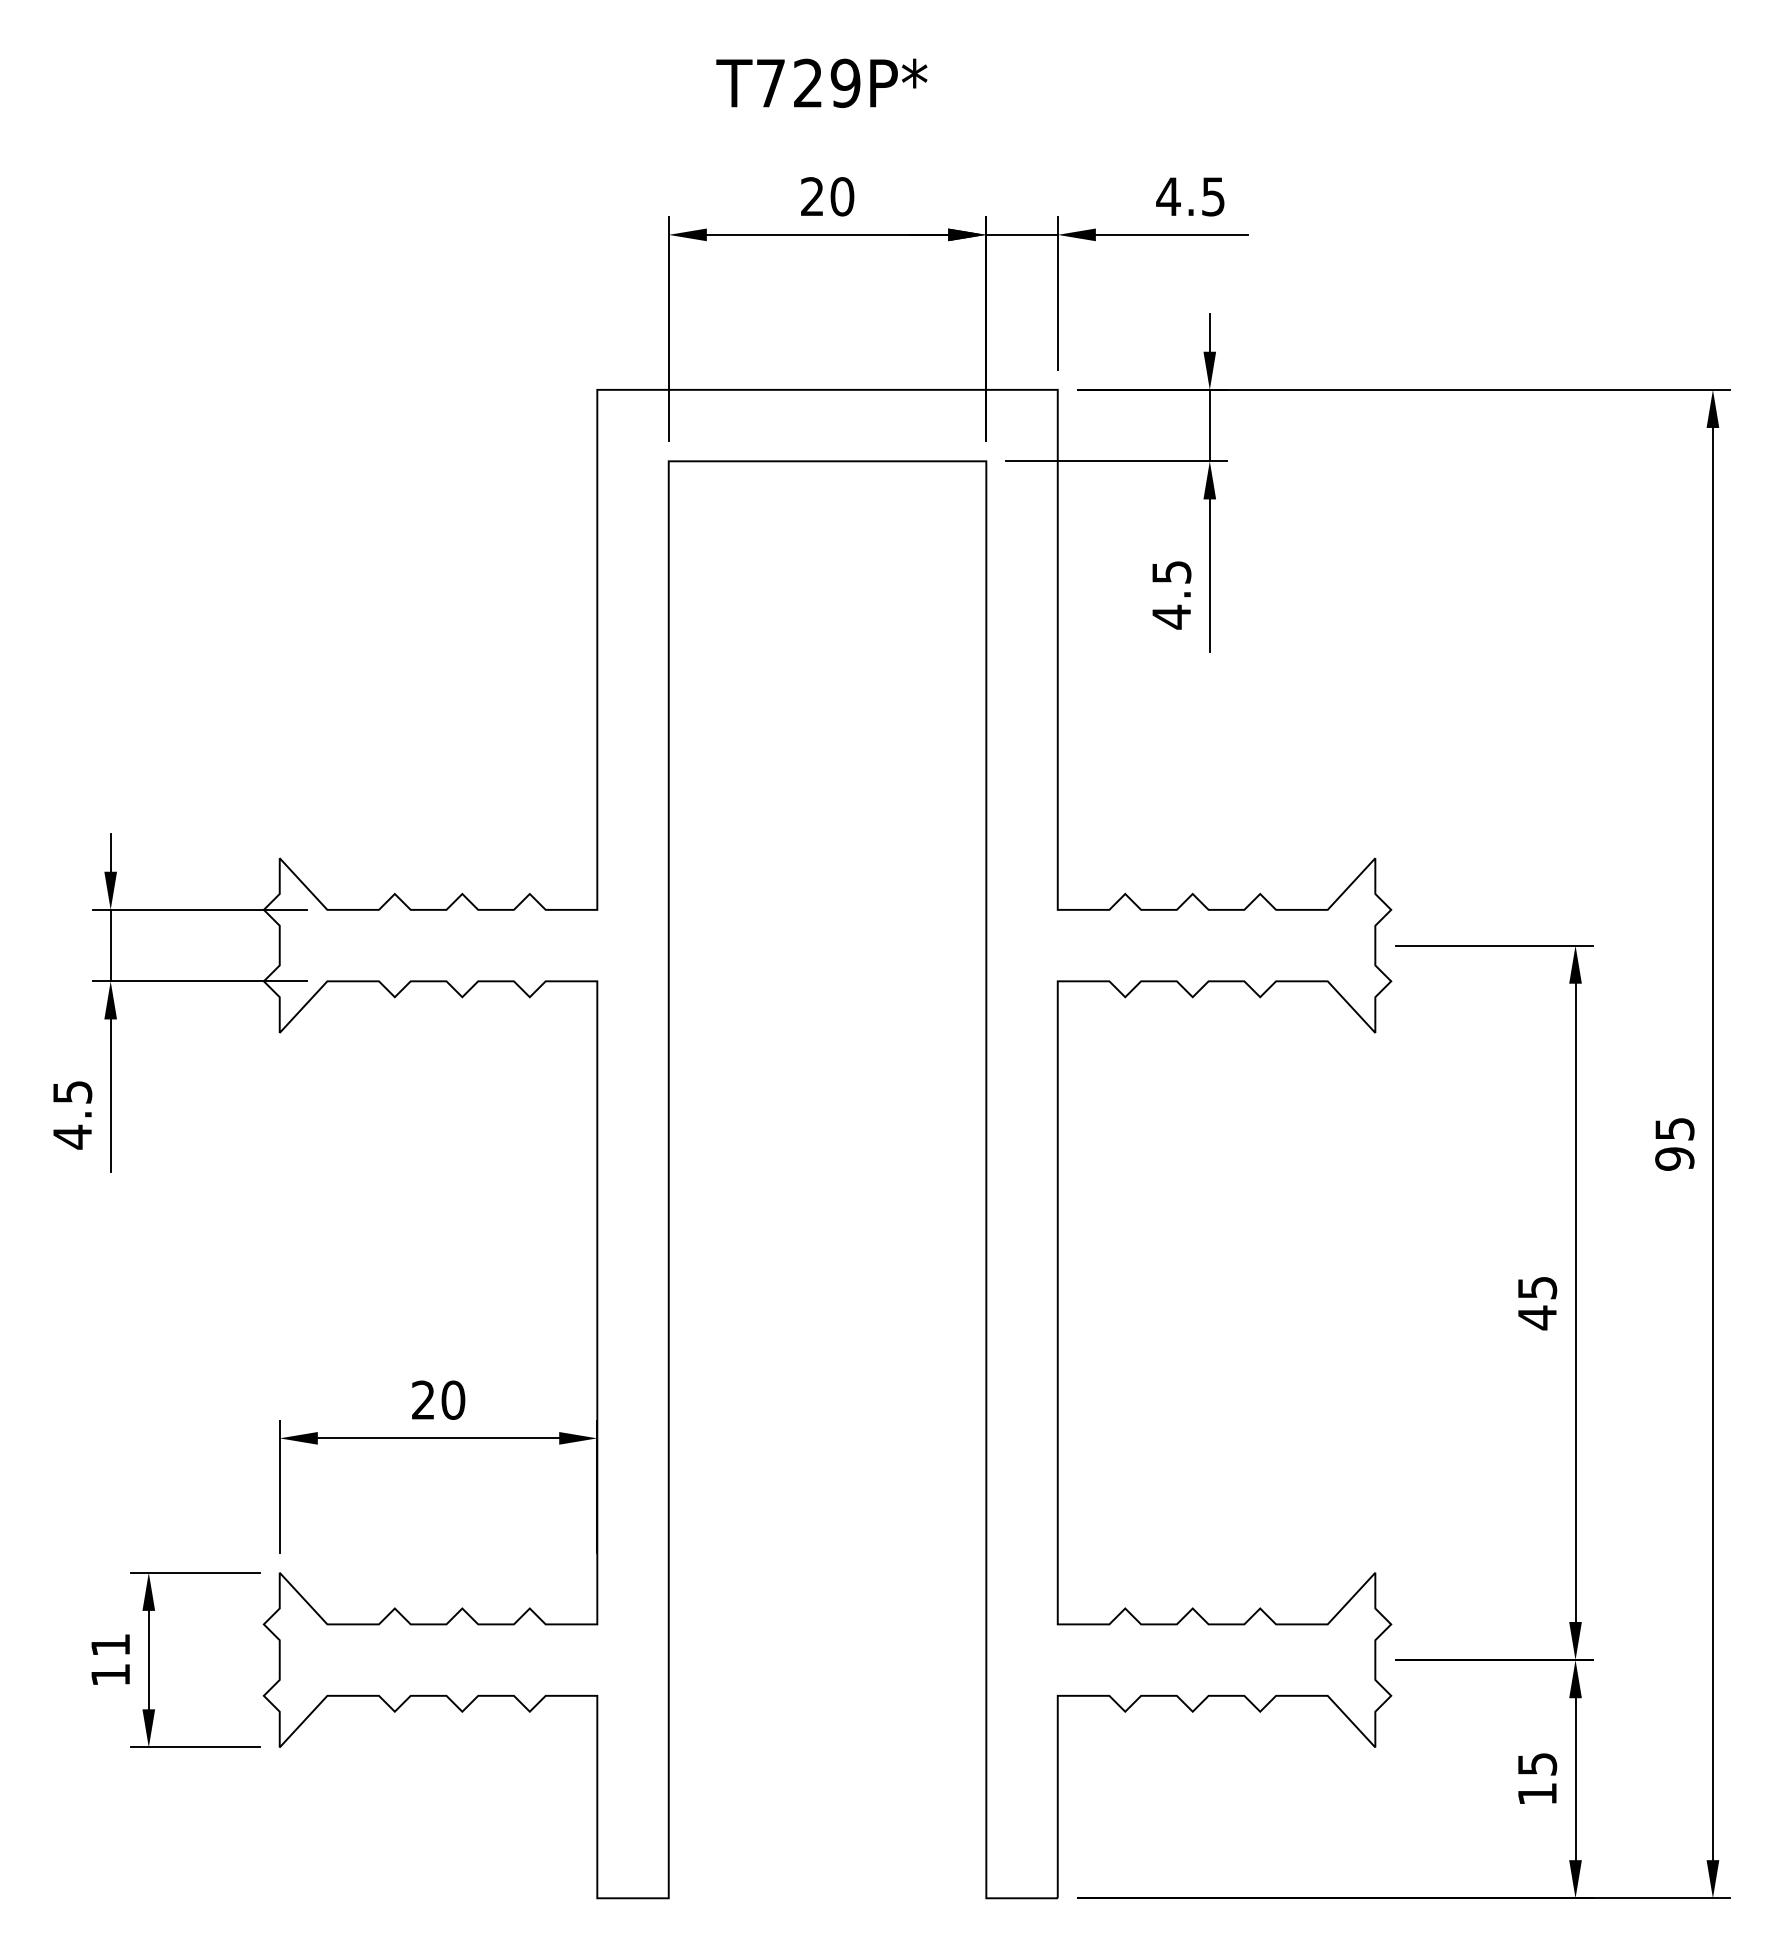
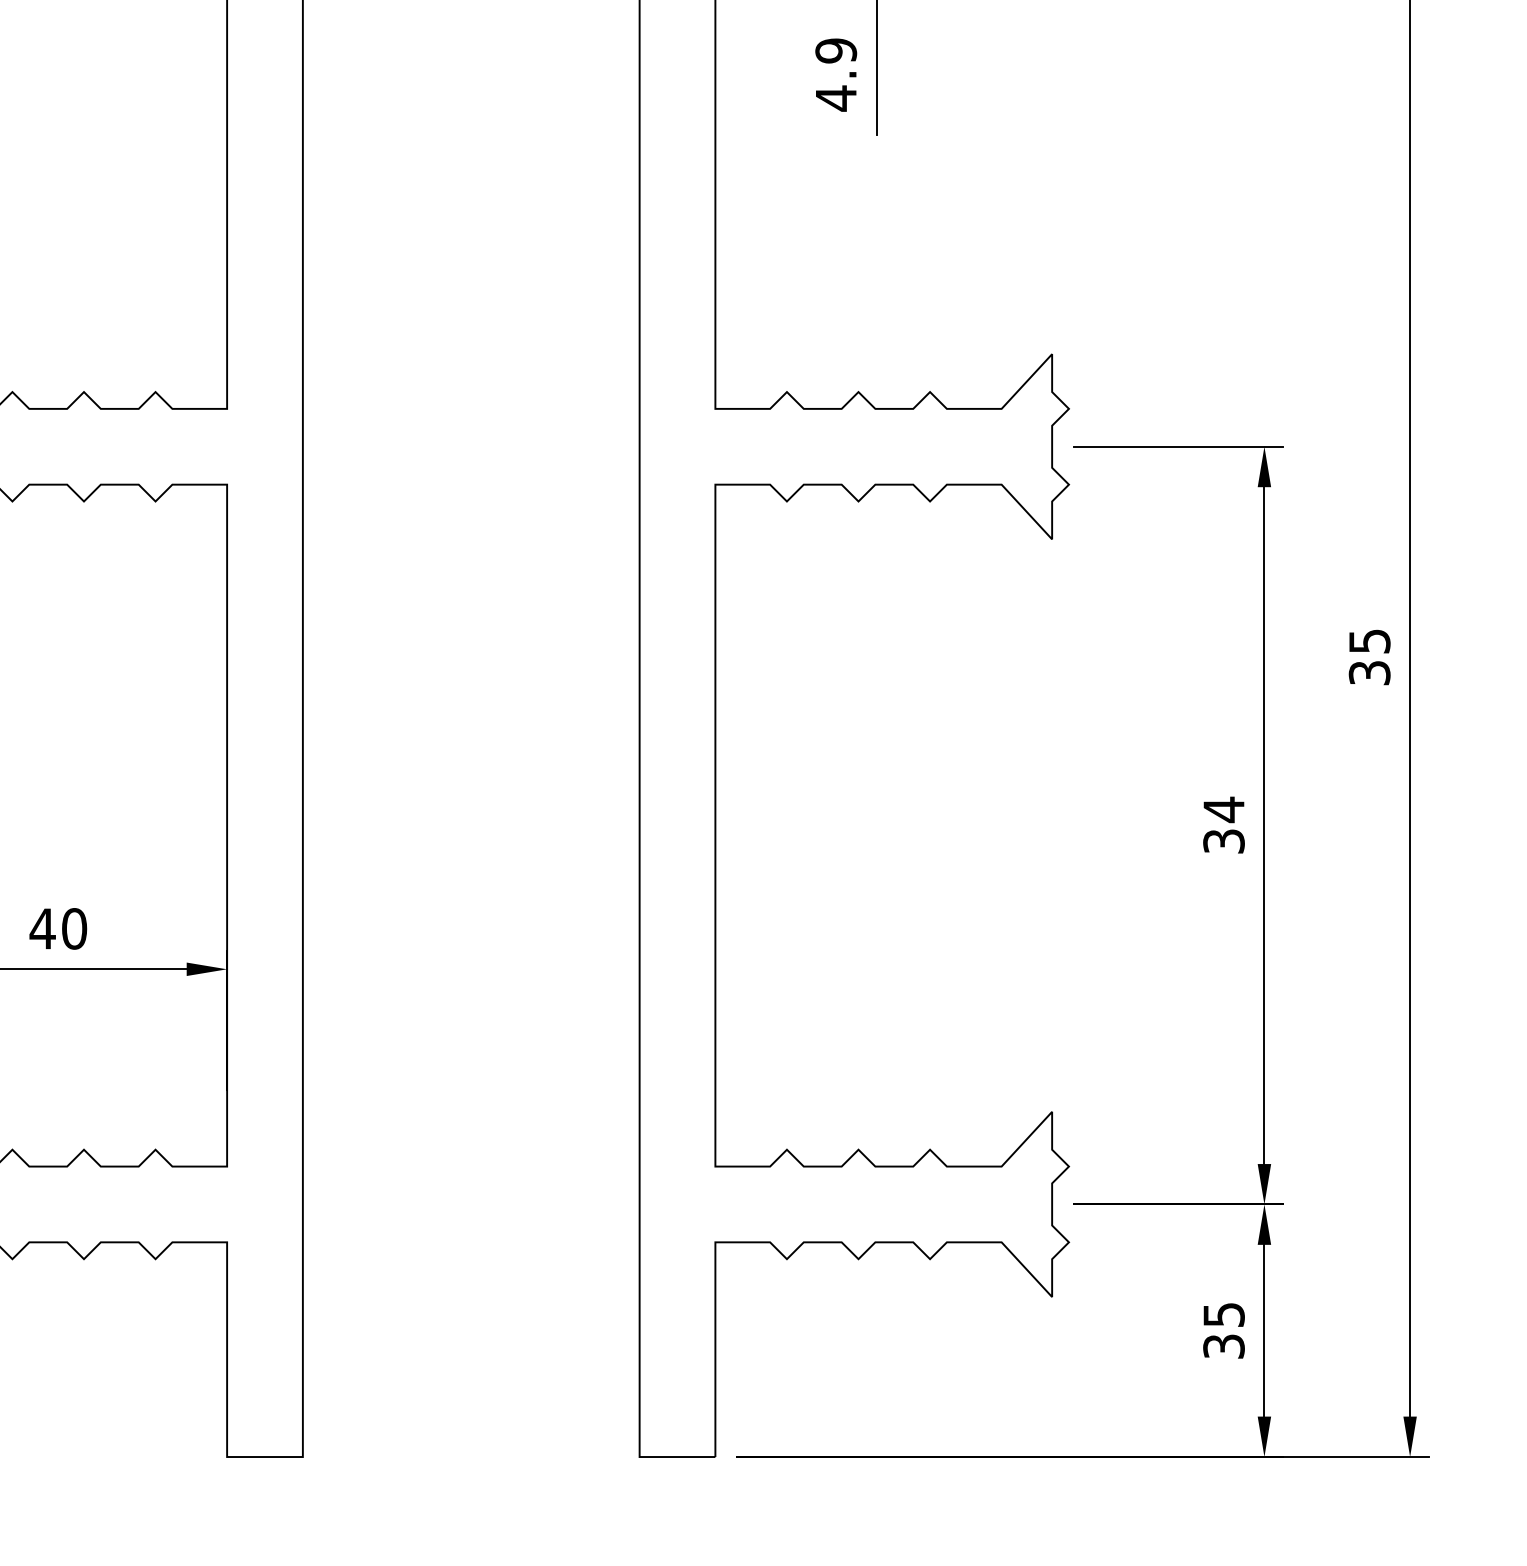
text: (1171, 572) -> (835, 51), 4.5 -> 4.9
text: (1674, 1158) -> (1369, 672), 95 -> 35
text: (1537, 1302) -> (1224, 825), 45 -> 34
text: (423, 1399) -> (42, 928), 20 -> 40
text: (1537, 1794) -> (1224, 1346), 15 -> 35

